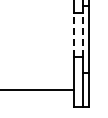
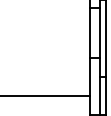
line: (74, 34) -> (89, 32), dashed -> solid
line: (83, 34) -> (99, 32), dashed -> solid

